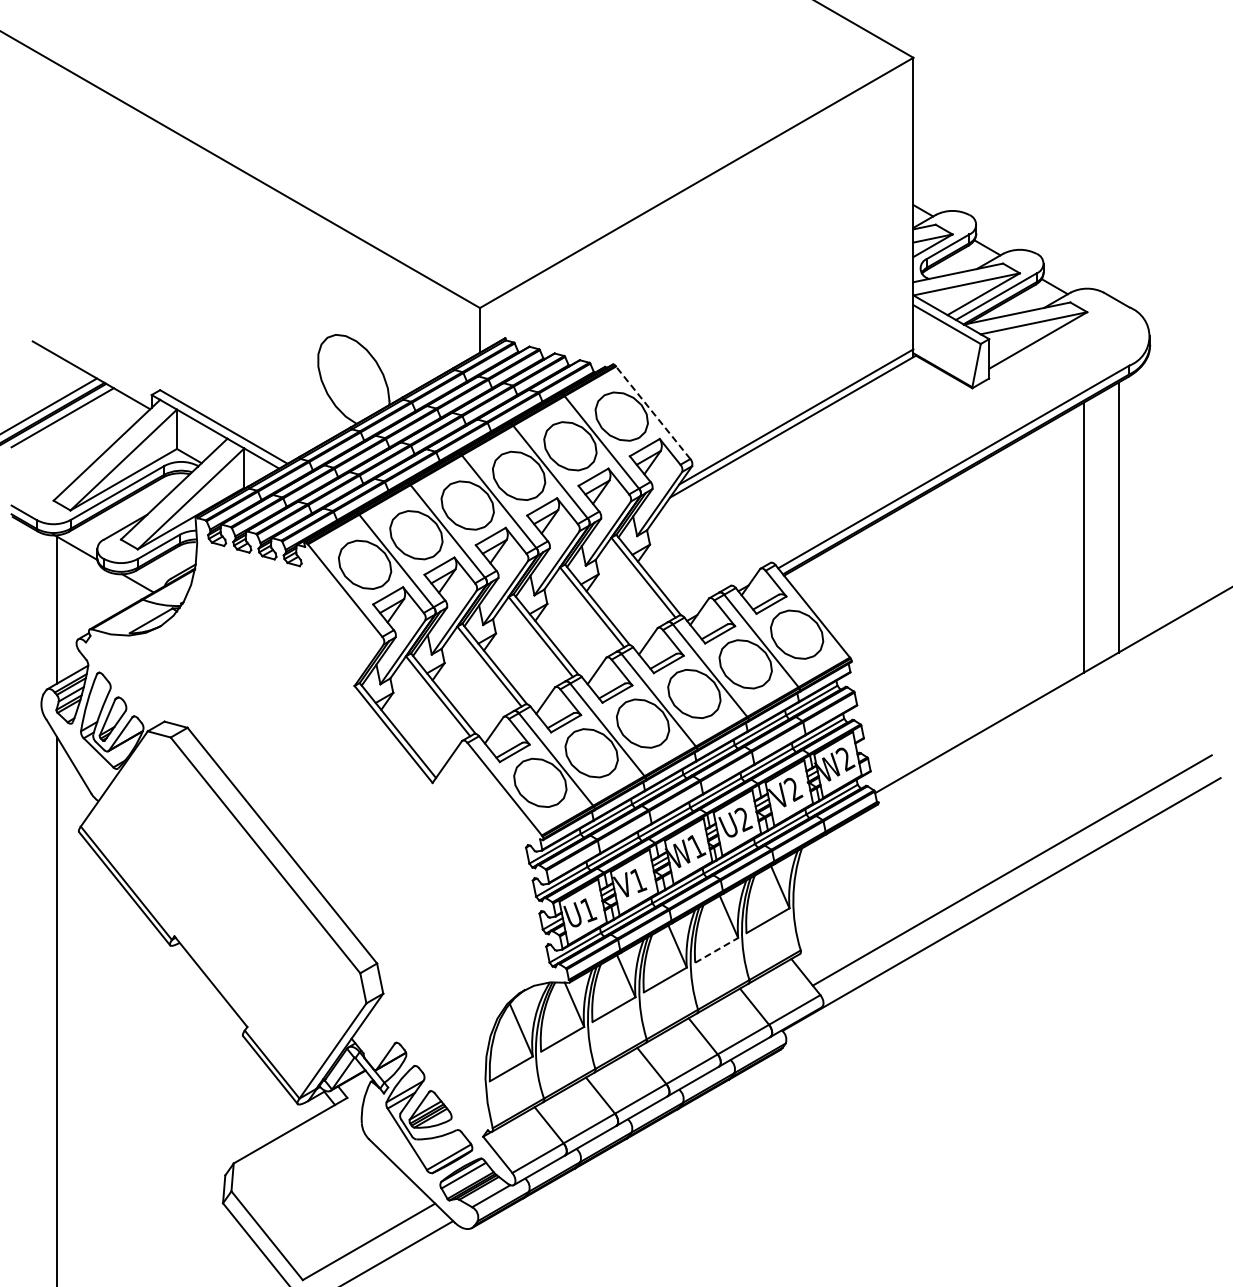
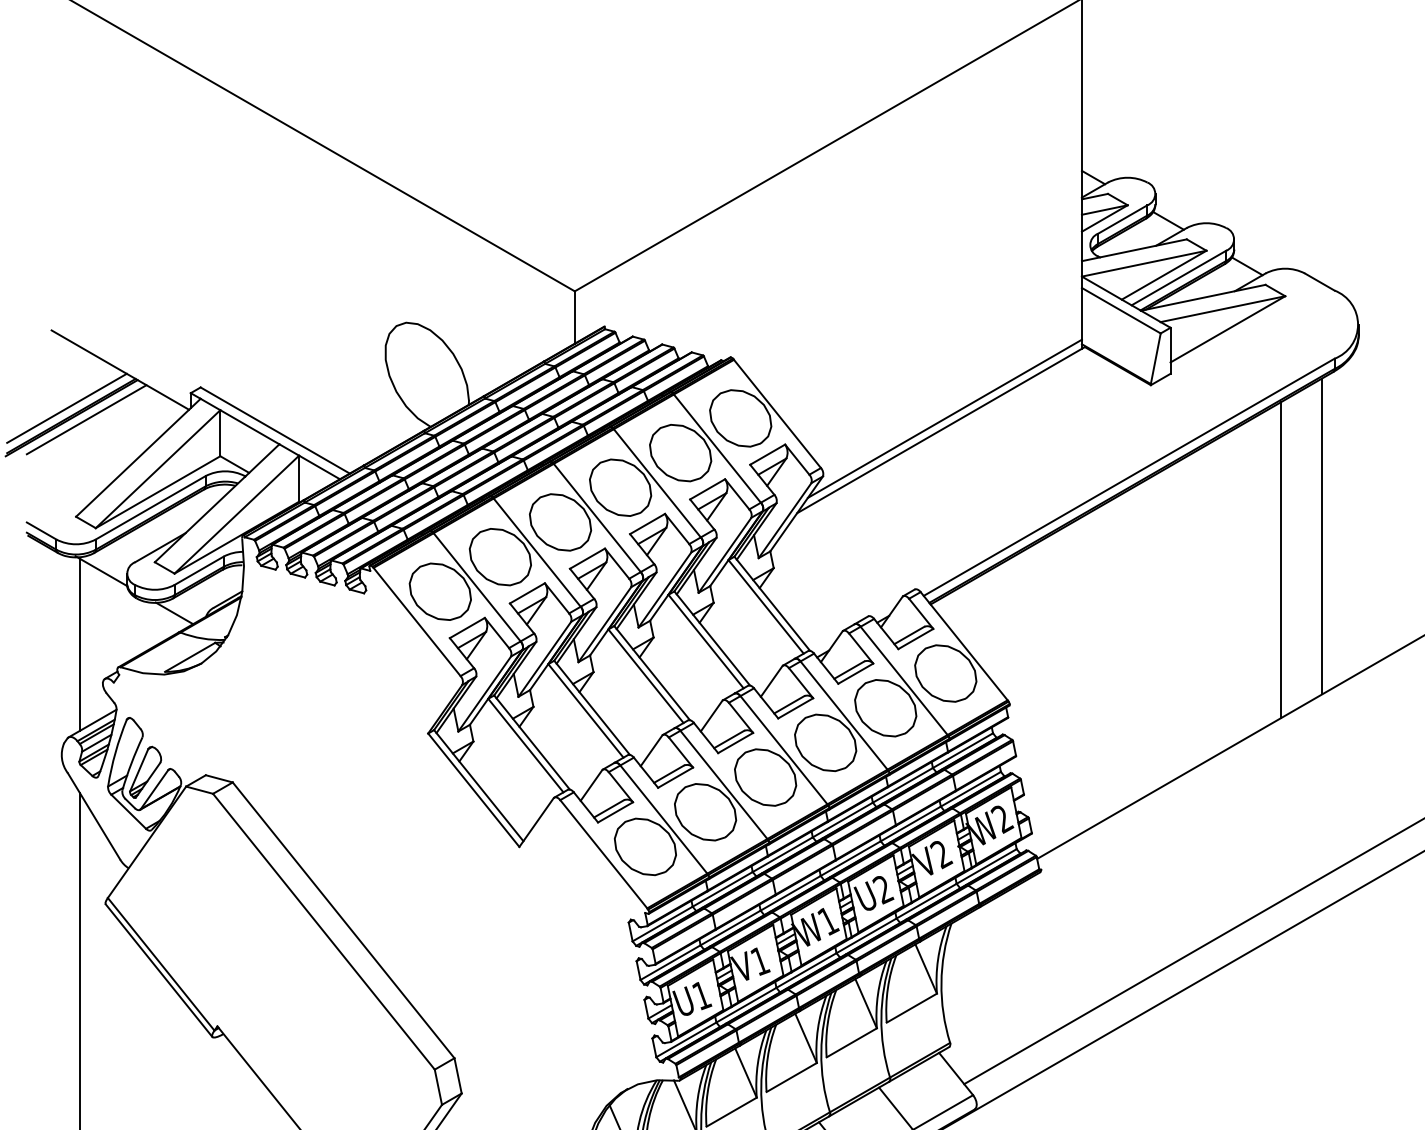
line: (652, 412) -> (776, 413), dashed -> solid
line: (716, 950) -> (851, 1042), dashed -> solid

